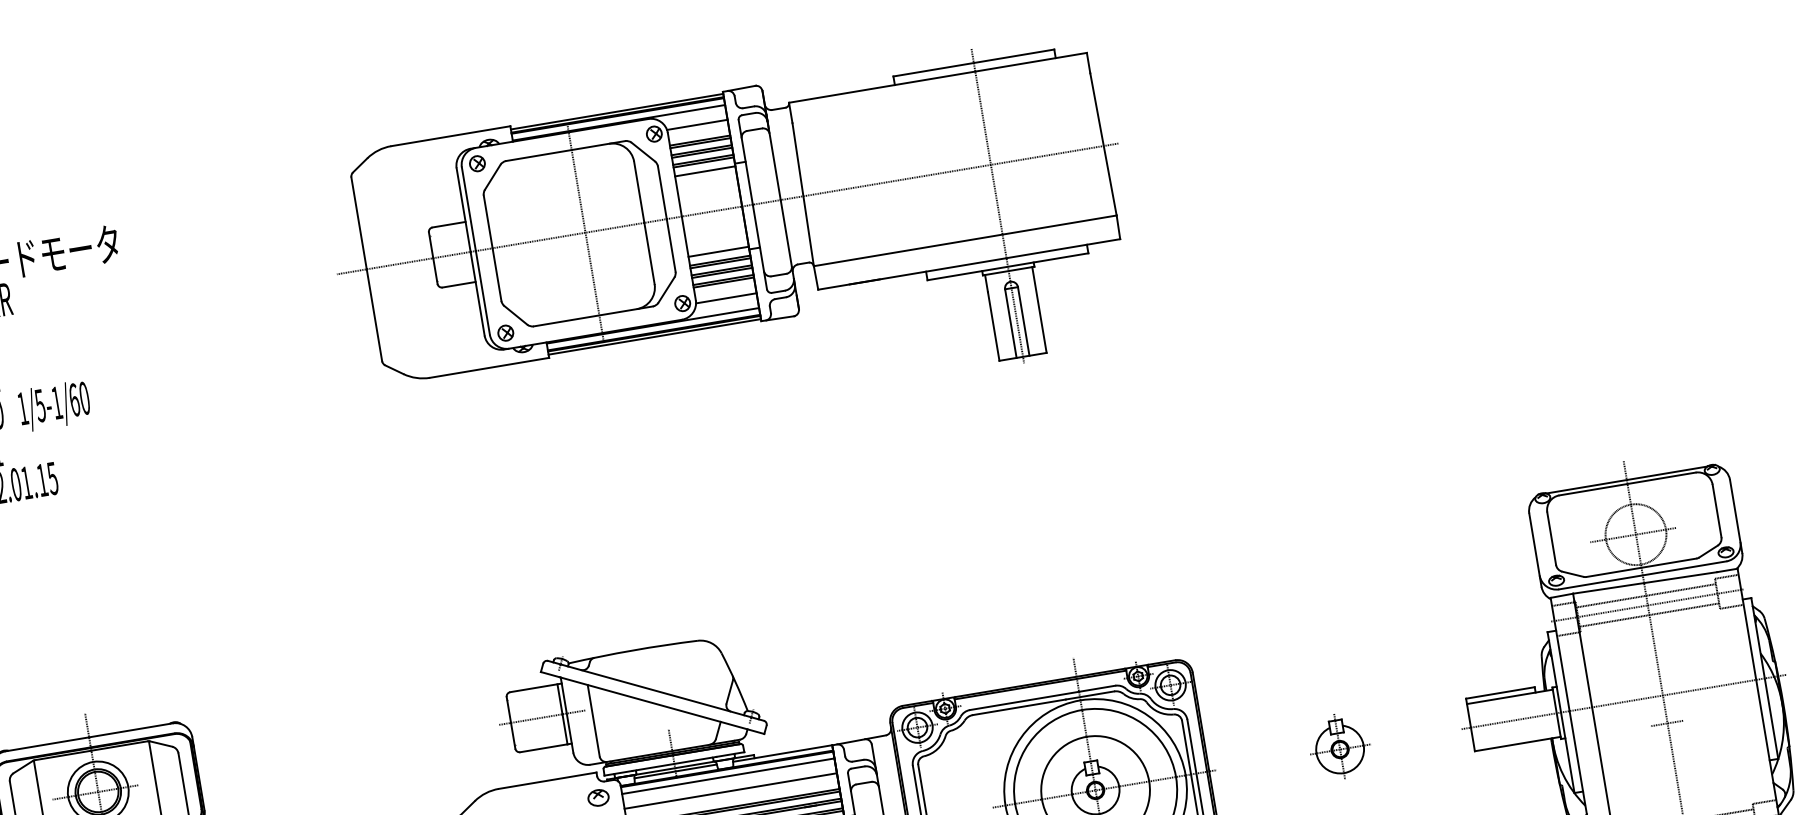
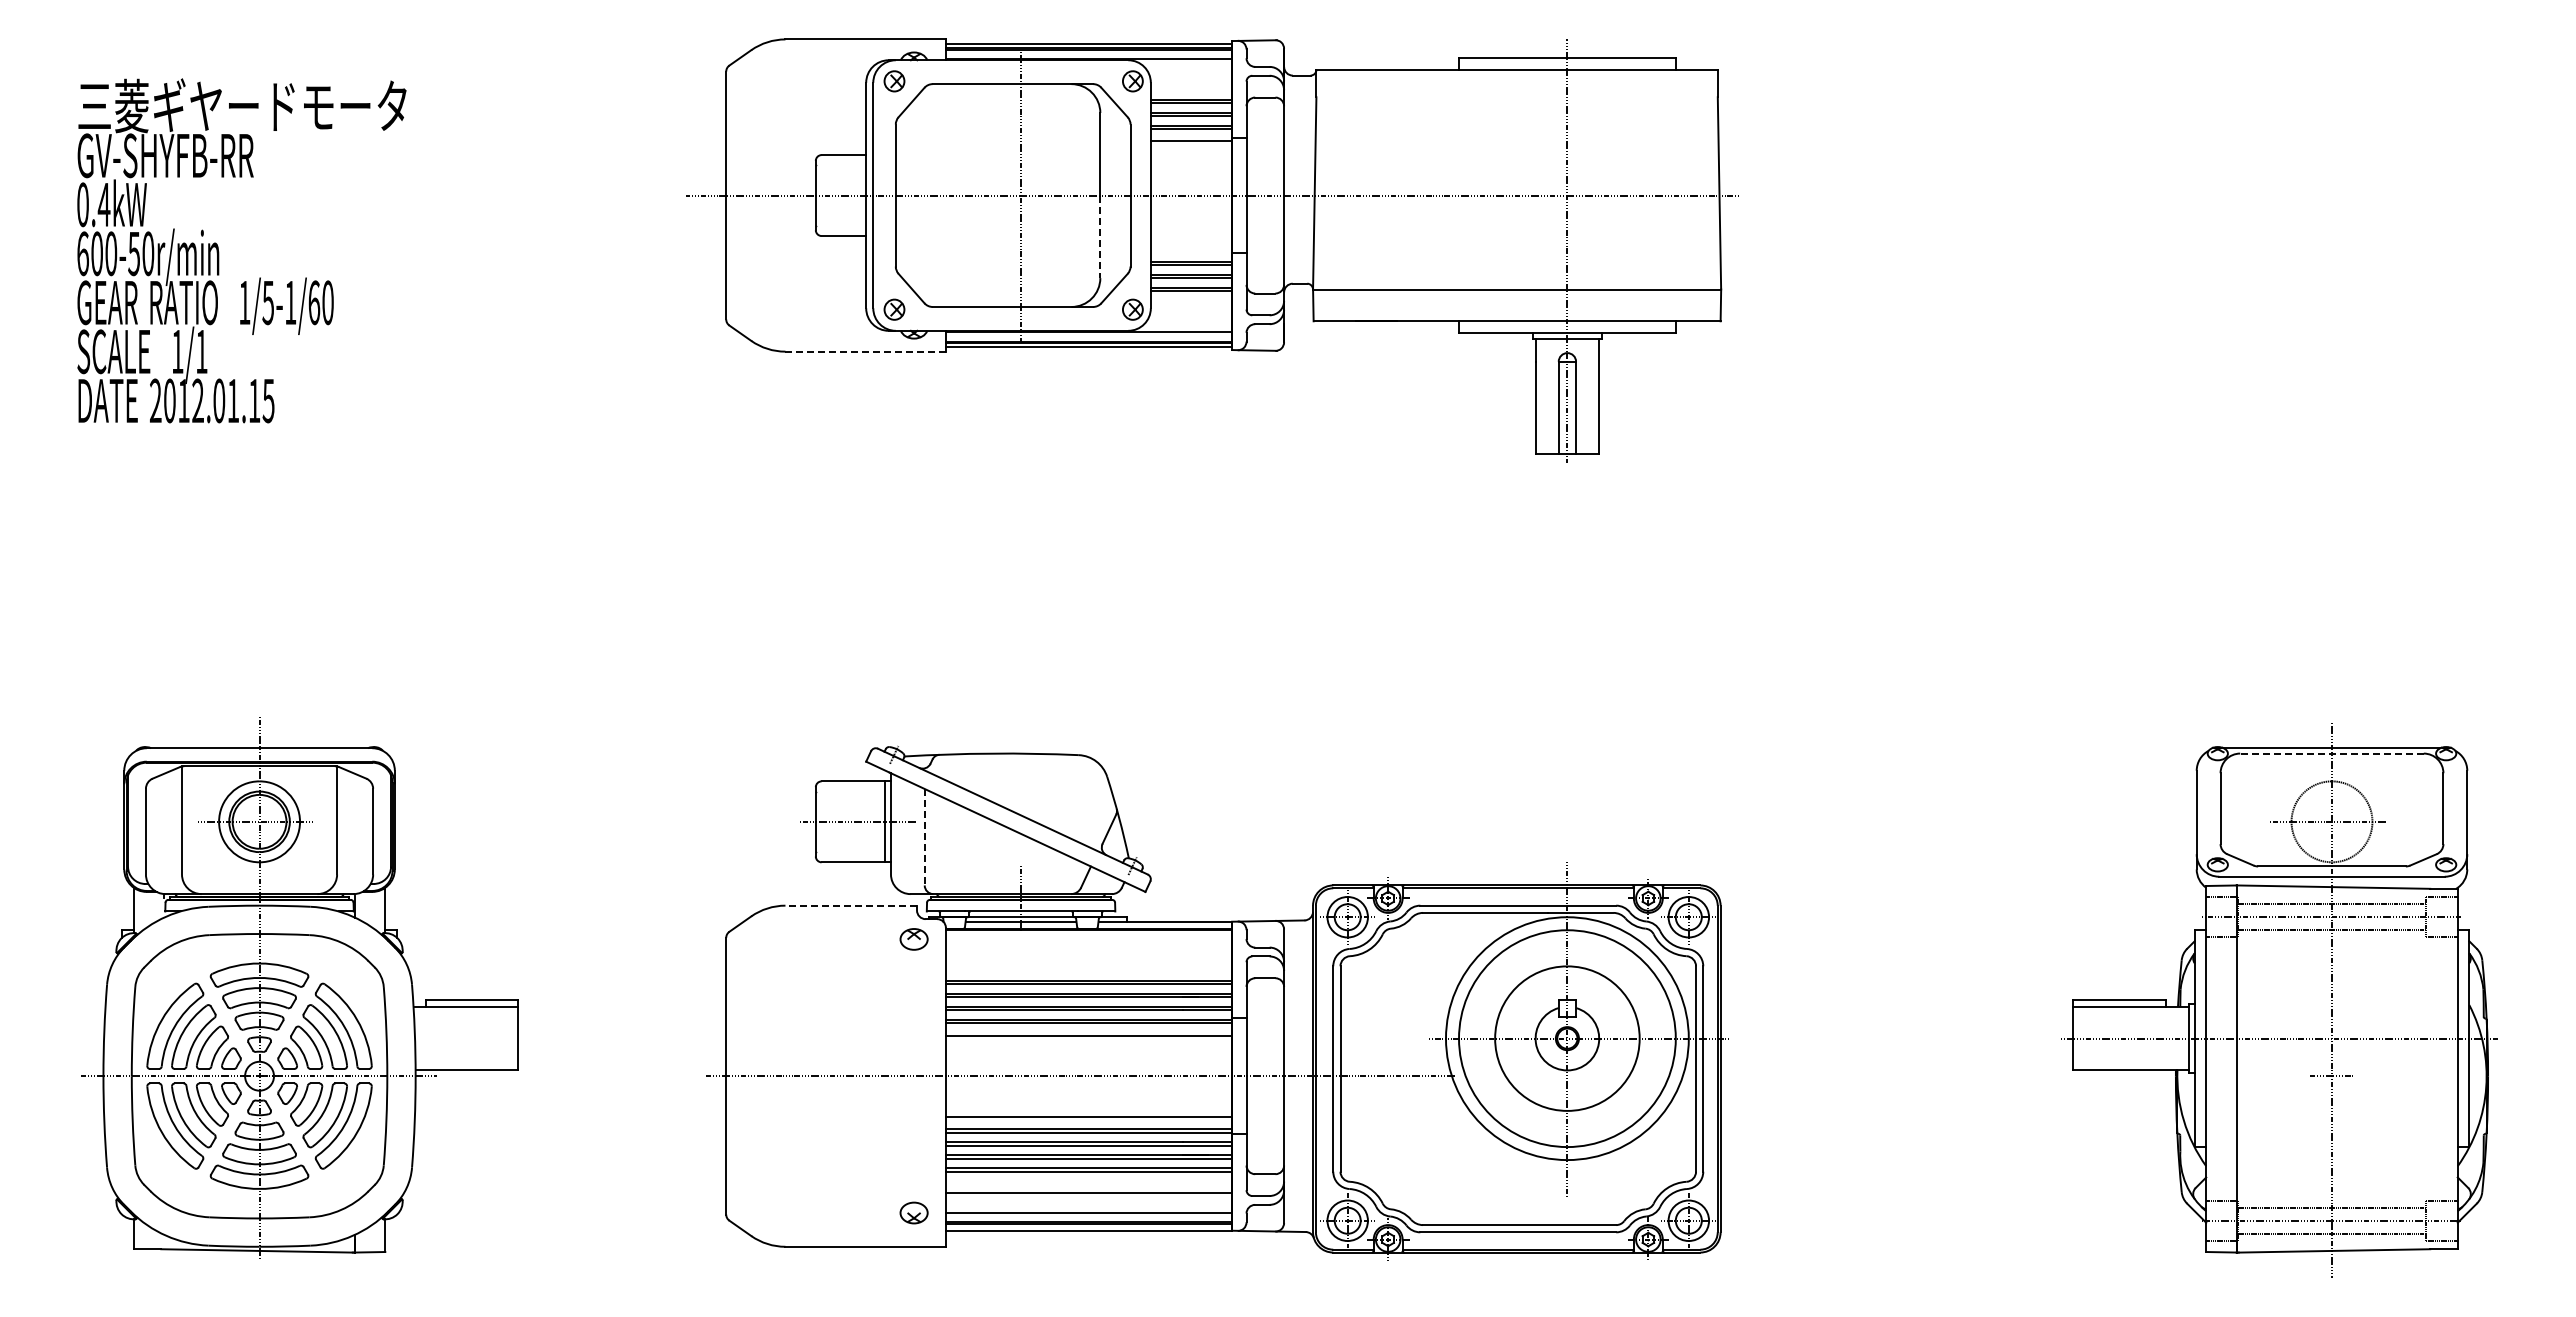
line: (697, 124) -> (1191, 78), removed
line: (718, 251) -> (1191, 249), removed
line: (649, 253) -> (1100, 237), solid -> dashed
line: (726, 298) -> (1191, 312), removed
line: (489, 367) -> (865, 351), solid -> dashed
line: (1627, 483) -> (2332, 753), solid -> dashed
line: (593, 721) -> (924, 837), solid -> dashed
part: (1340, 746) -> (1897, 1034), removed
line: (727, 776) -> (1088, 939), removed
line: (547, 780) -> (851, 905), solid -> dashed
line: (730, 791) -> (1088, 959), removed

